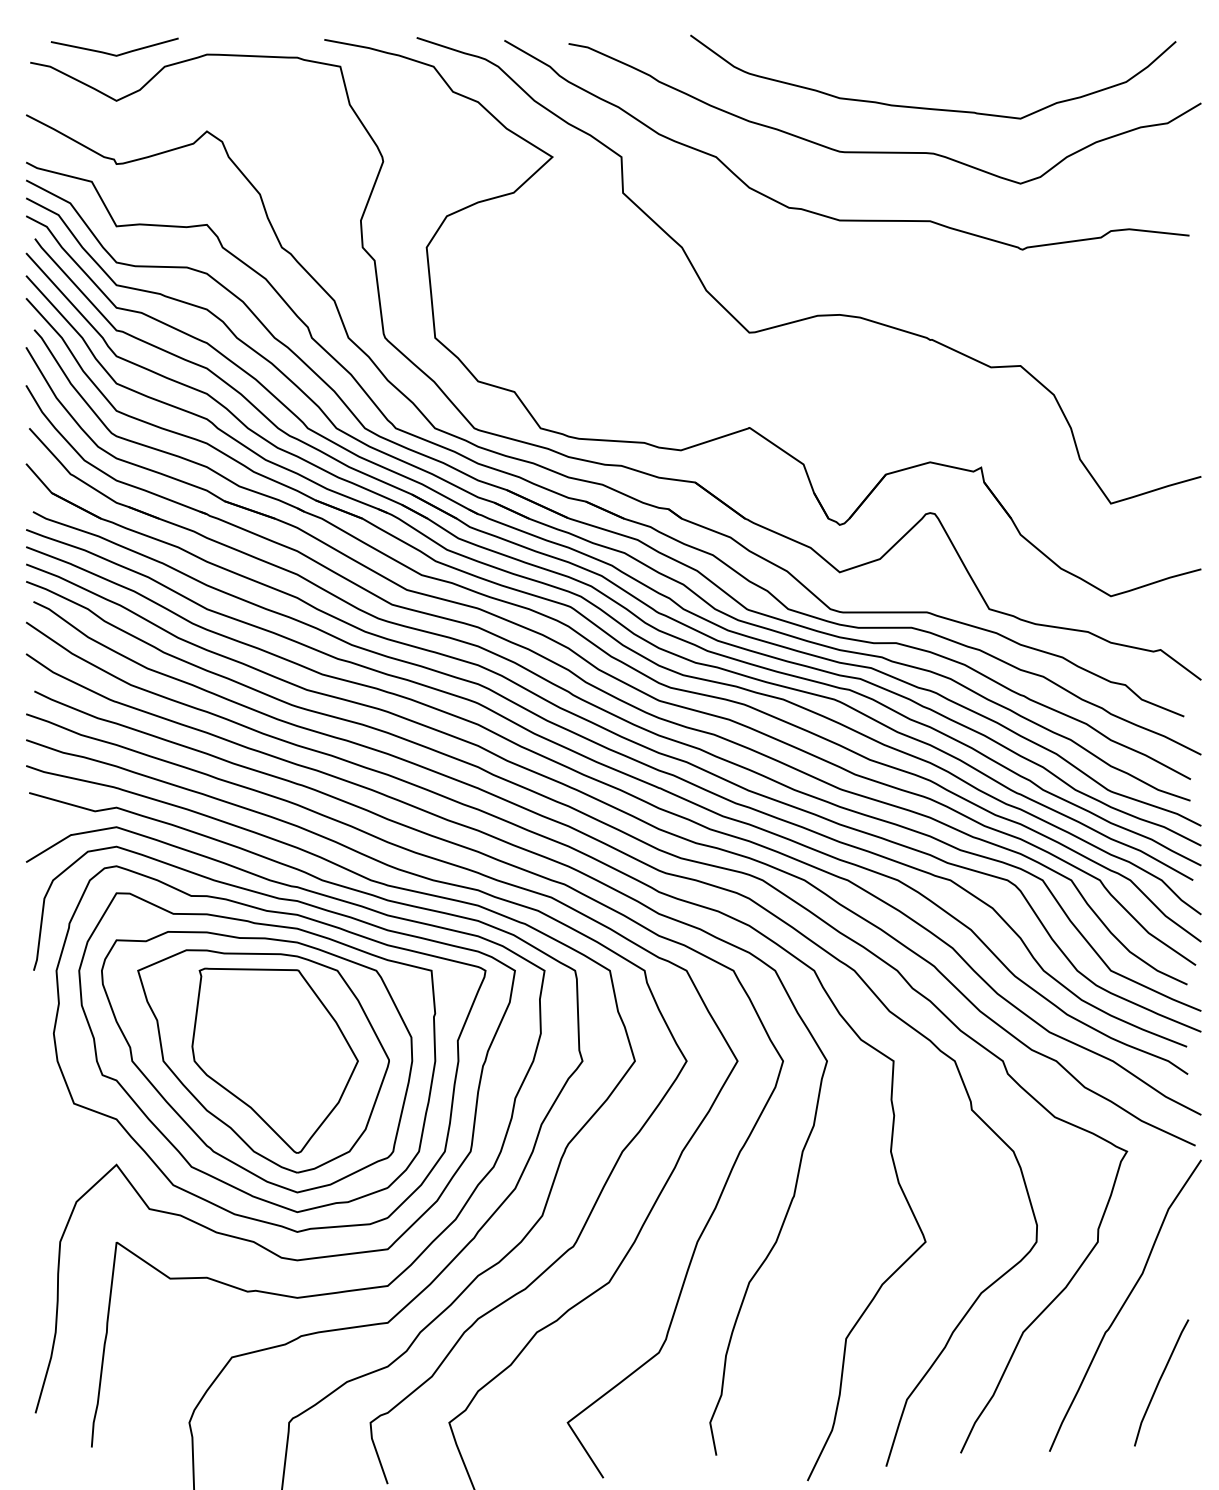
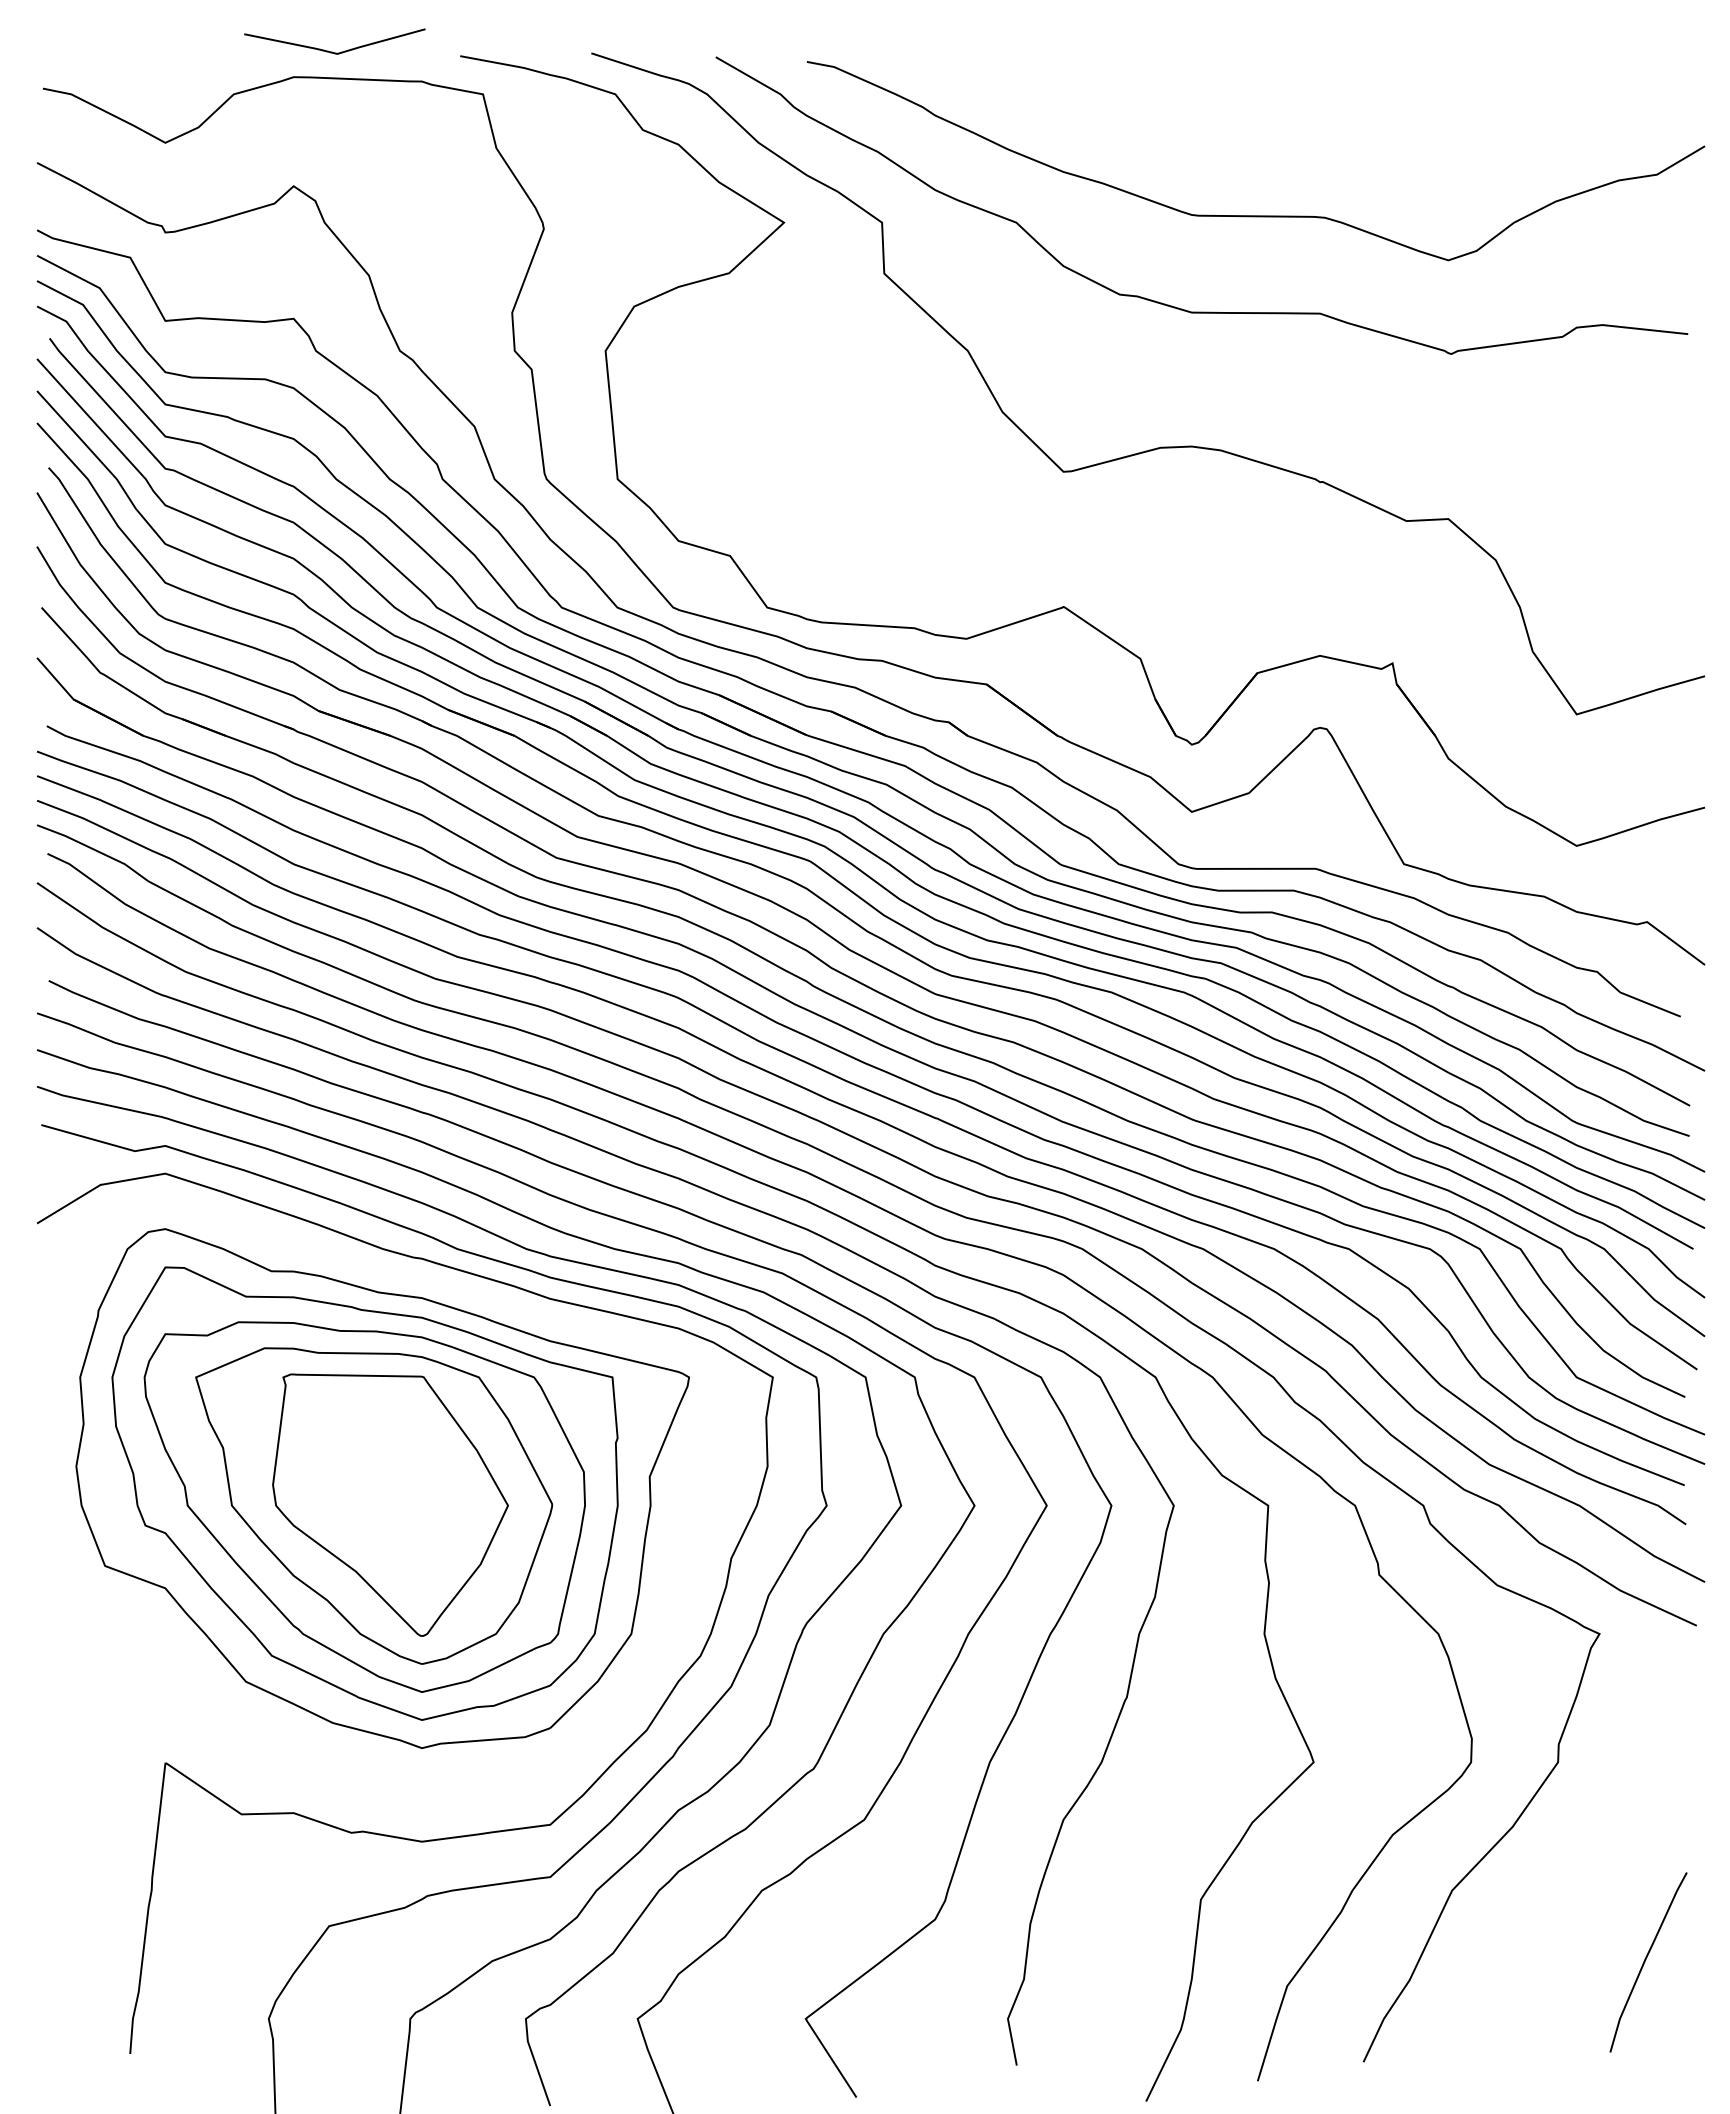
line: (113, 54) -> (332, 51), moved
curve: (933, 108) -> (1324, 153), removed
curve: (246, 1239) -> (350, 1758), removed
curve: (1124, 1304) -> (1596, 1850), removed

